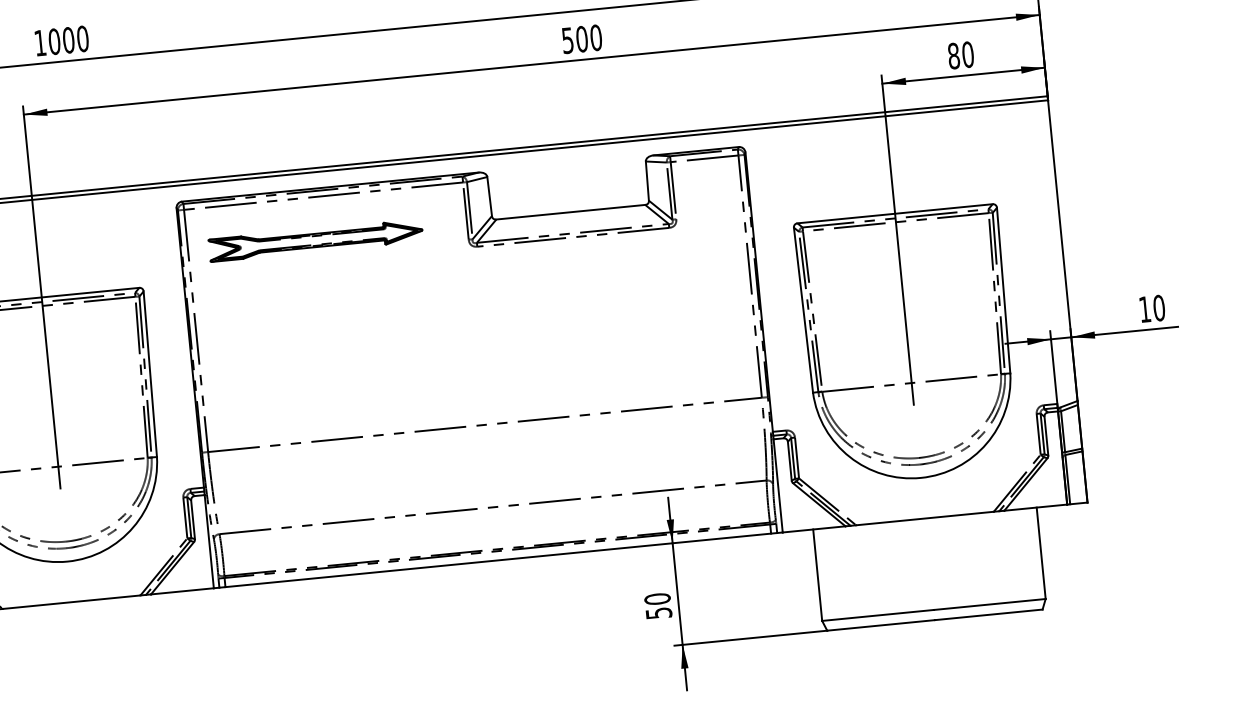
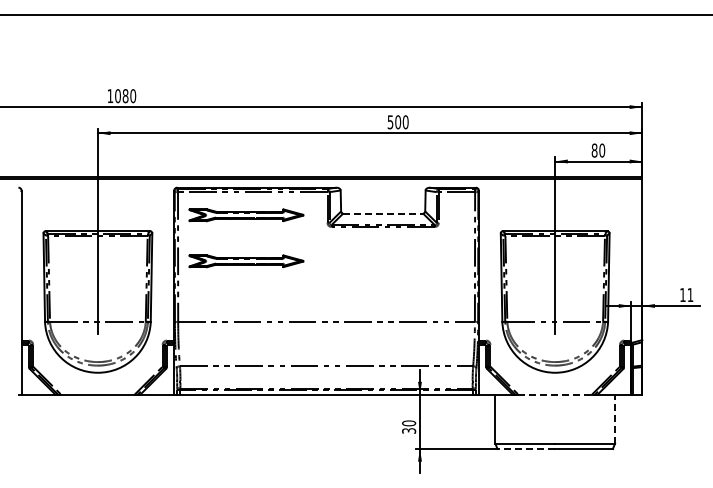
text: (68, 39) -> (125, 95), 1000 -> 1080
line: (571, 212) -> (383, 213), solid -> dashed
text: (1159, 308) -> (690, 295), 10 -> 11
part: (324, 326) -> (246, 261), added
line: (925, 518) -> (555, 394), solid -> dashed
line: (1041, 552) -> (615, 418), solid -> dashed
text: (657, 612) -> (408, 430), 50 -> 30
line: (881, 624) -> (526, 448), solid -> dashed

